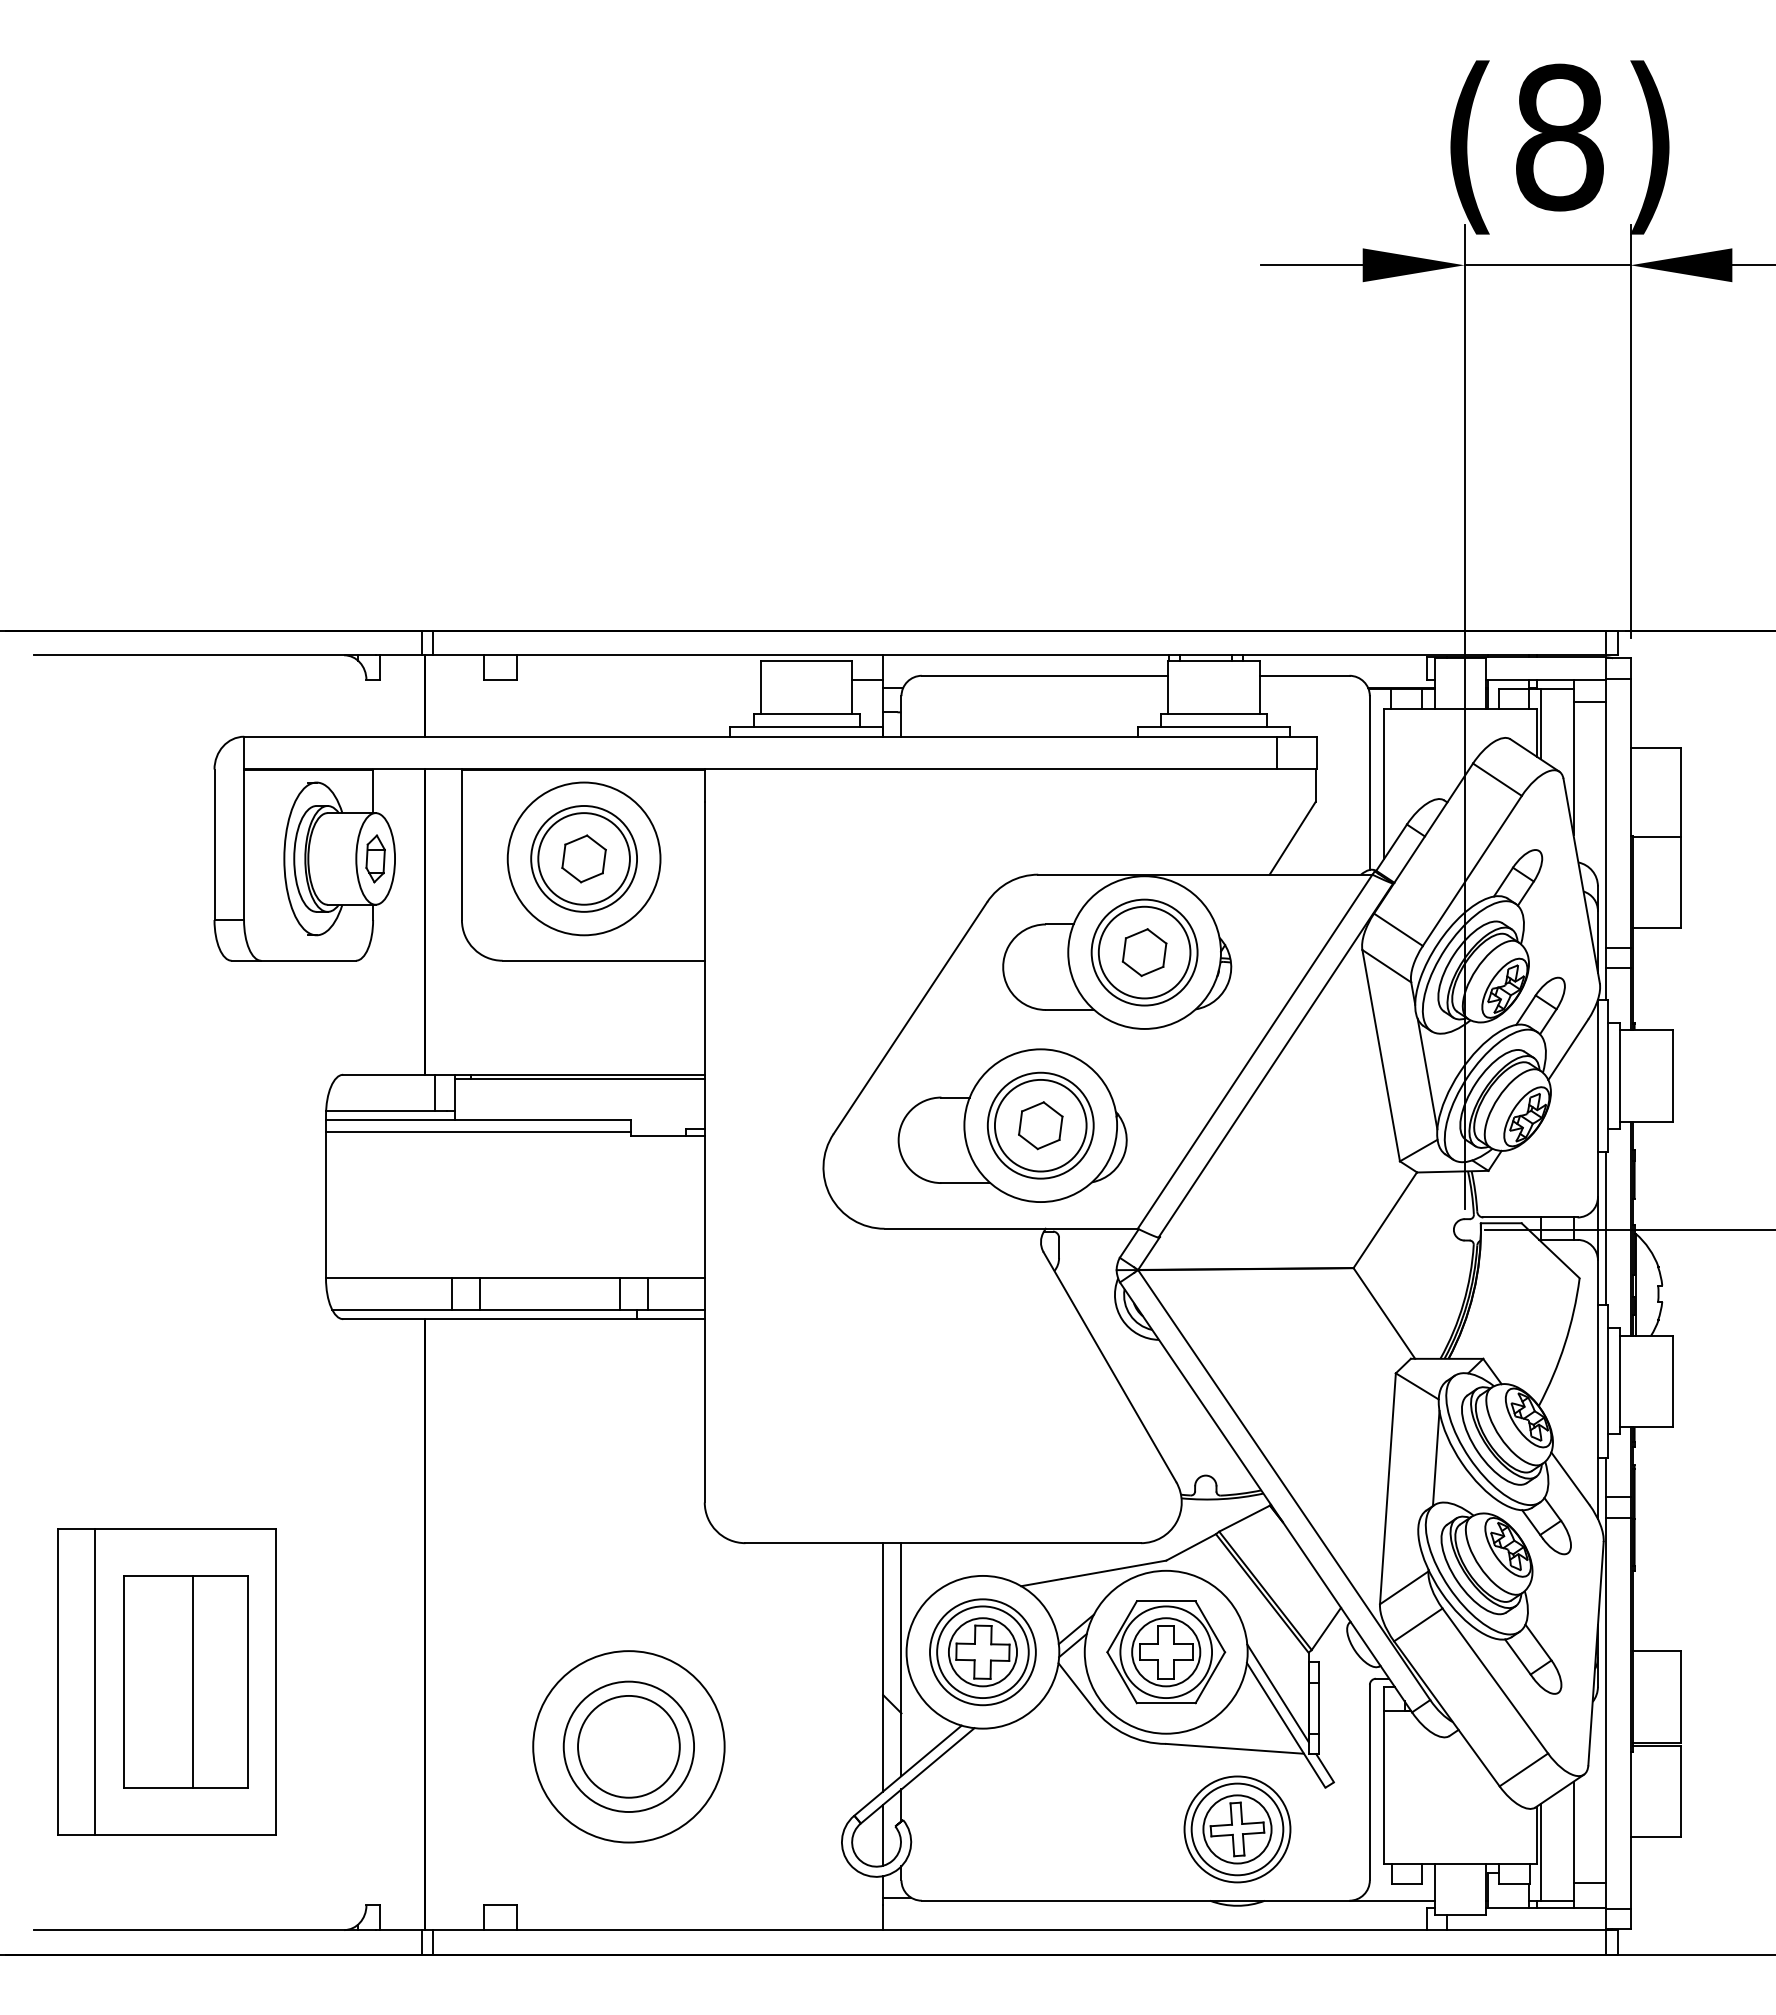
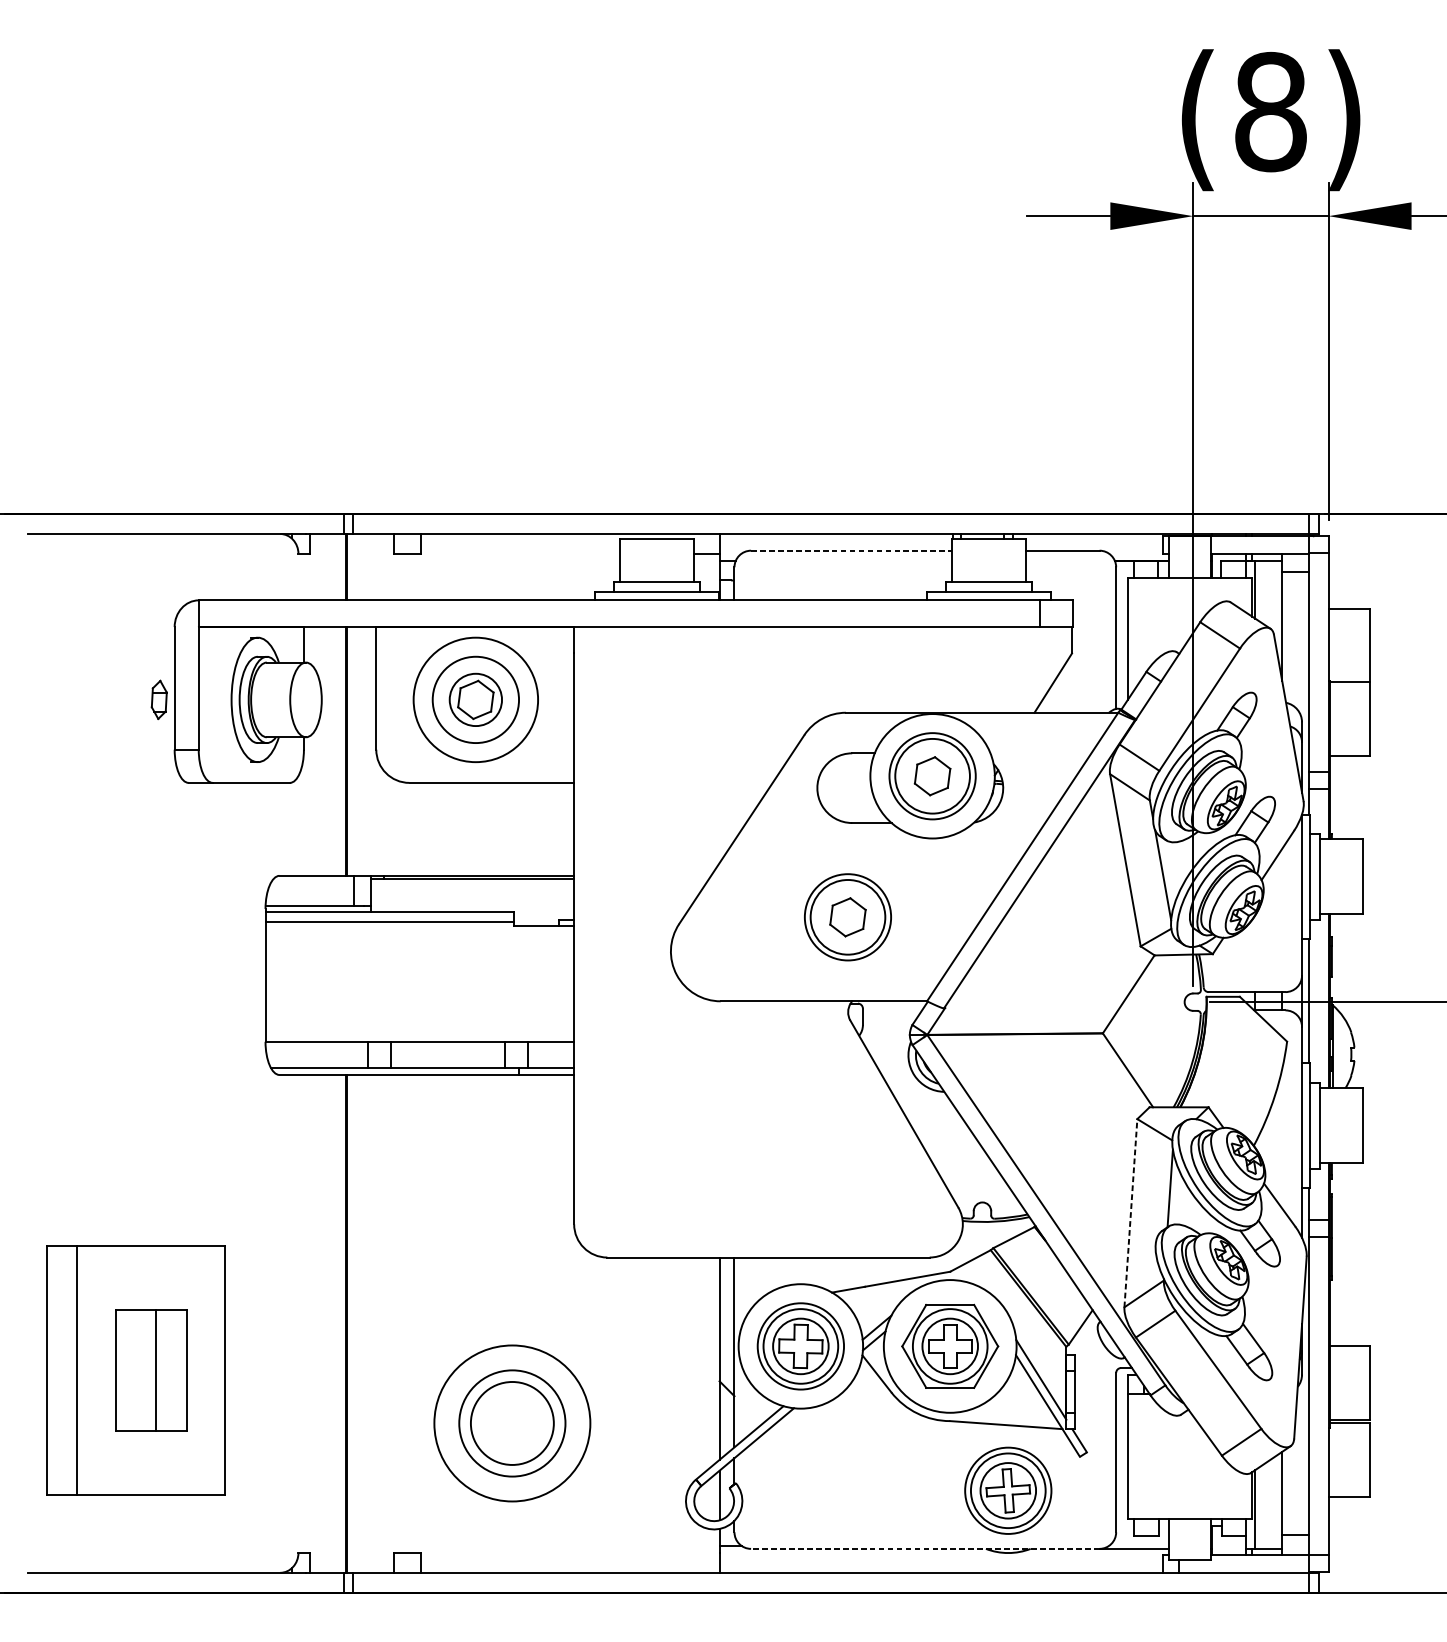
line: (1045, 675) -> (851, 550), solid -> dashed
part: (375, 858) -> (159, 699), moved
circle: (583, 858) -> (475, 699), size x0.7
part: (1012, 1125) -> (824, 917), removed
line: (1387, 1488) -> (1130, 1212), solid -> dashed
part: (185, 1681) -> (151, 1370), size x0.7
line: (1135, 1900) -> (925, 1548), solid -> dashed

